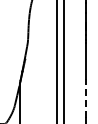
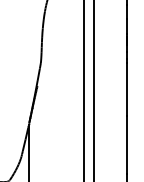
line: (86, 98) -> (127, 144), dashed -> solid

